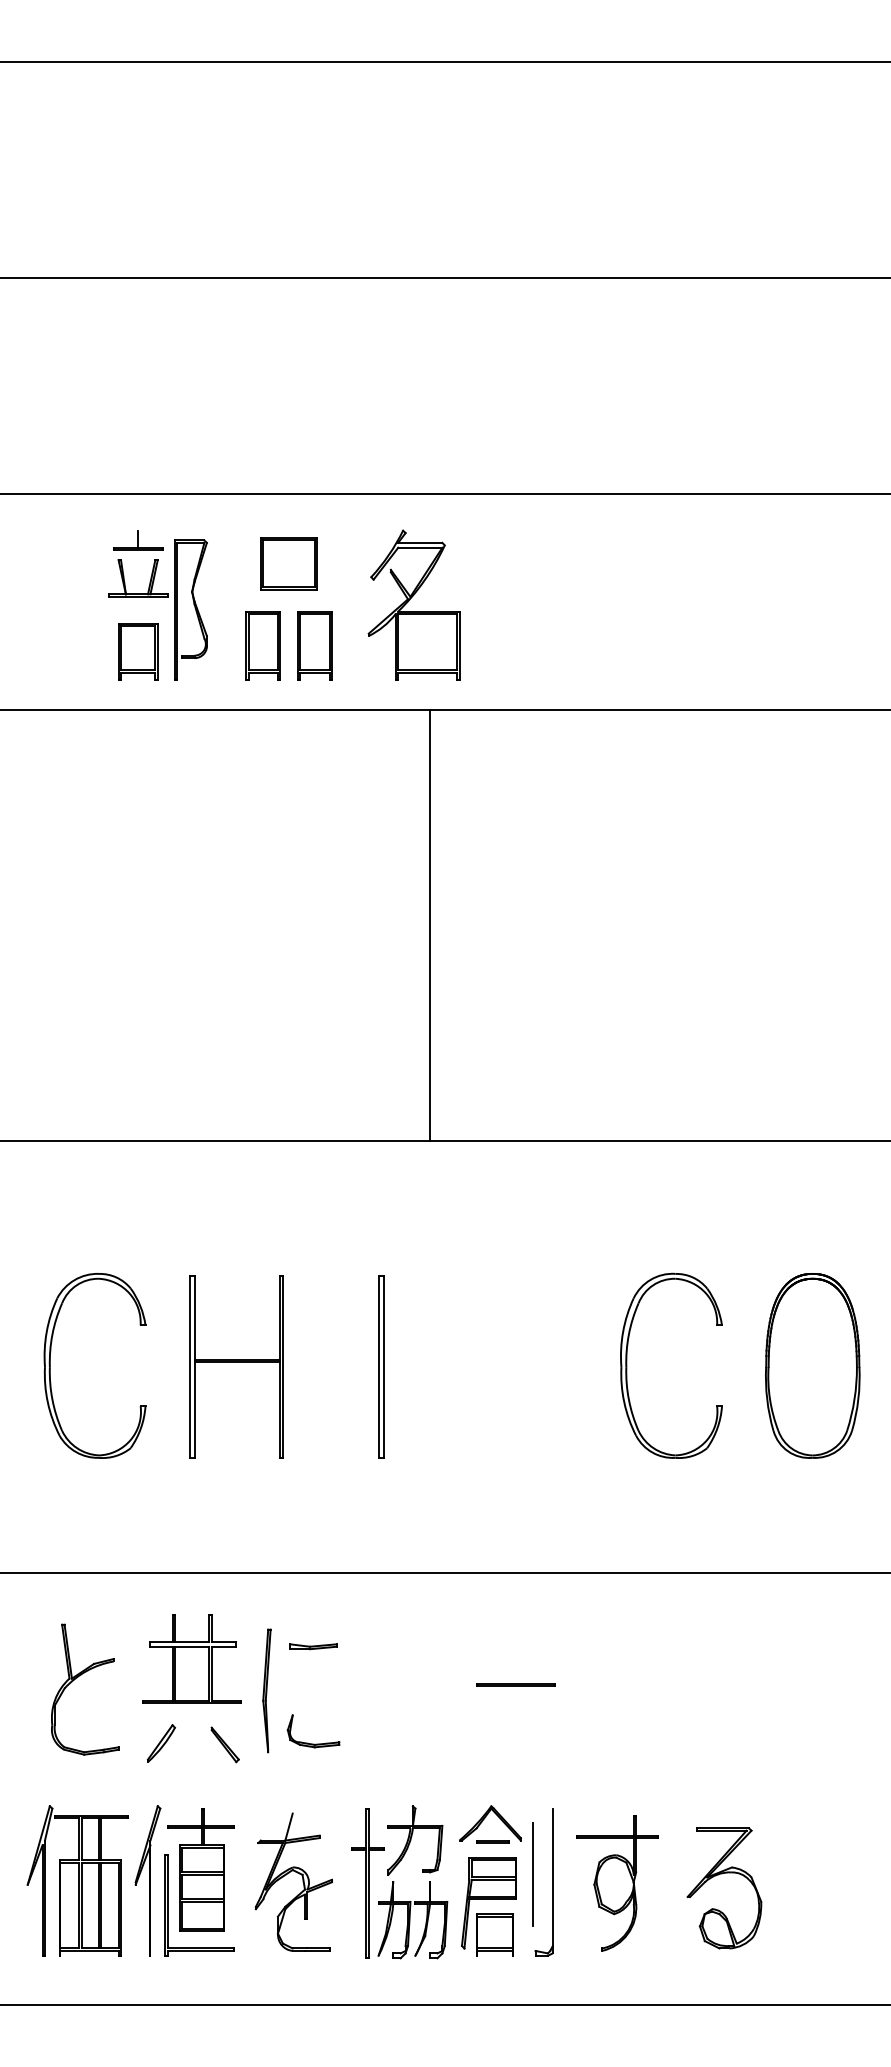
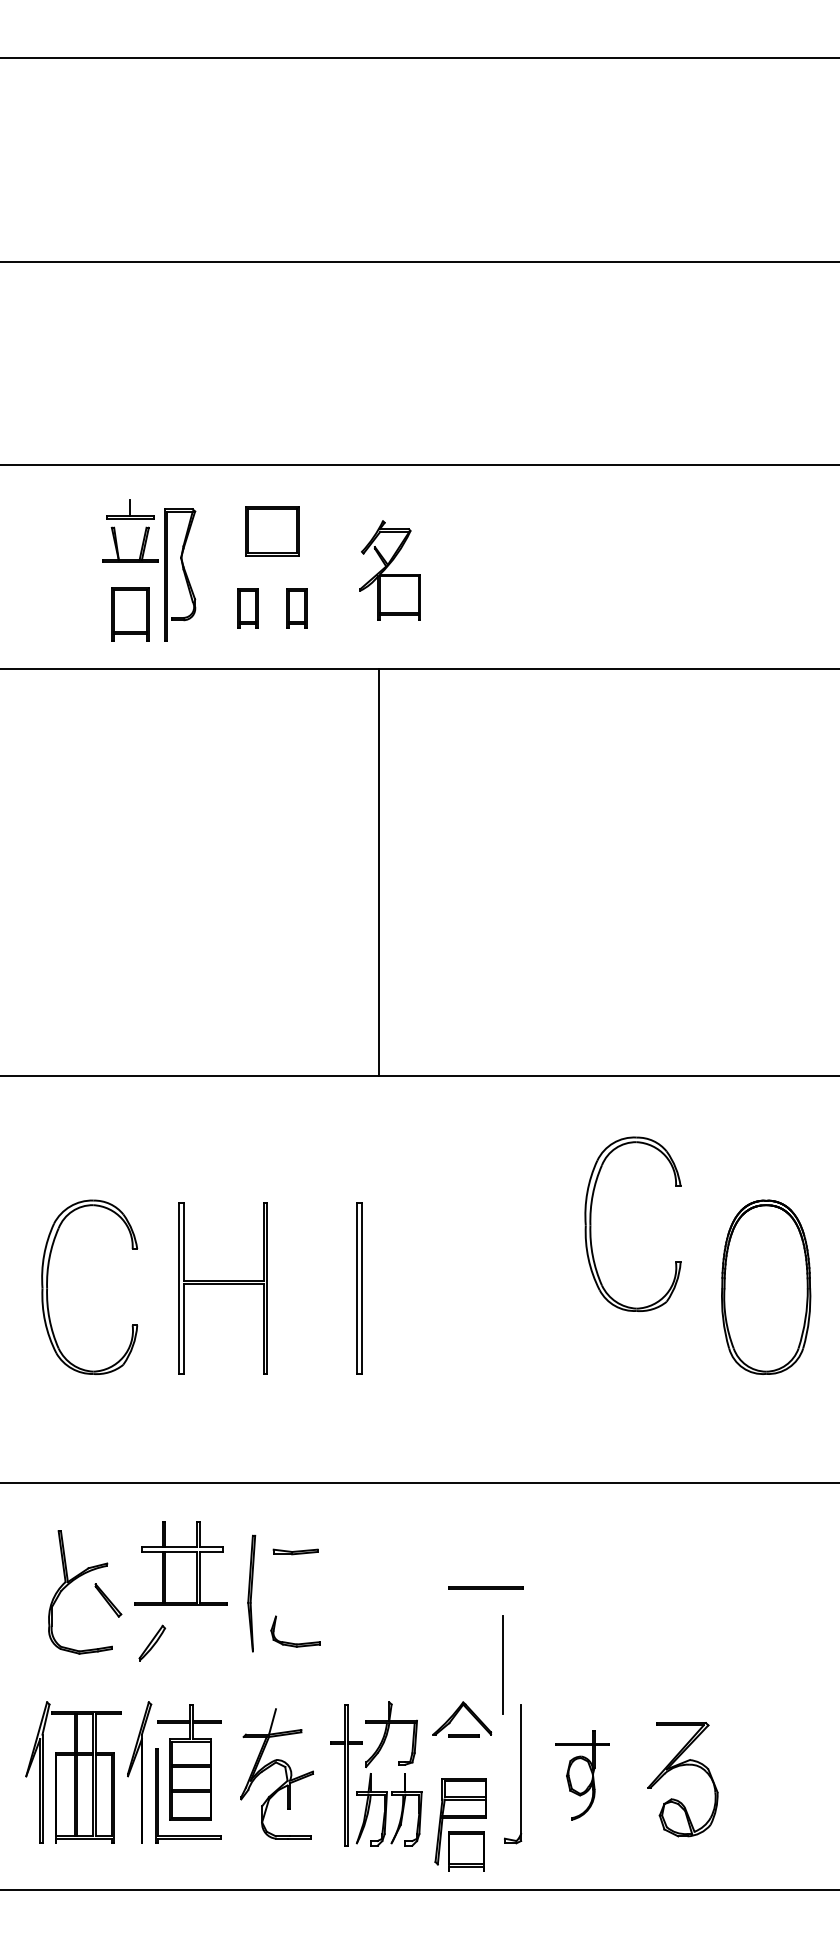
part: (413, 605) -> (389, 570), size x0.7
part: (262, 645) -> (247, 608), size x0.6
part: (314, 645) -> (296, 608), size x0.6
line: (430, 924) -> (379, 871), moved
part: (627, 1365) -> (591, 1223), moved
part: (225, 1744) -> (108, 1600), moved
line: (533, 1874) -> (502, 1664), moved
part: (617, 1883) -> (582, 1775), size x0.7
part: (488, 1906) -> (460, 1824), moved

